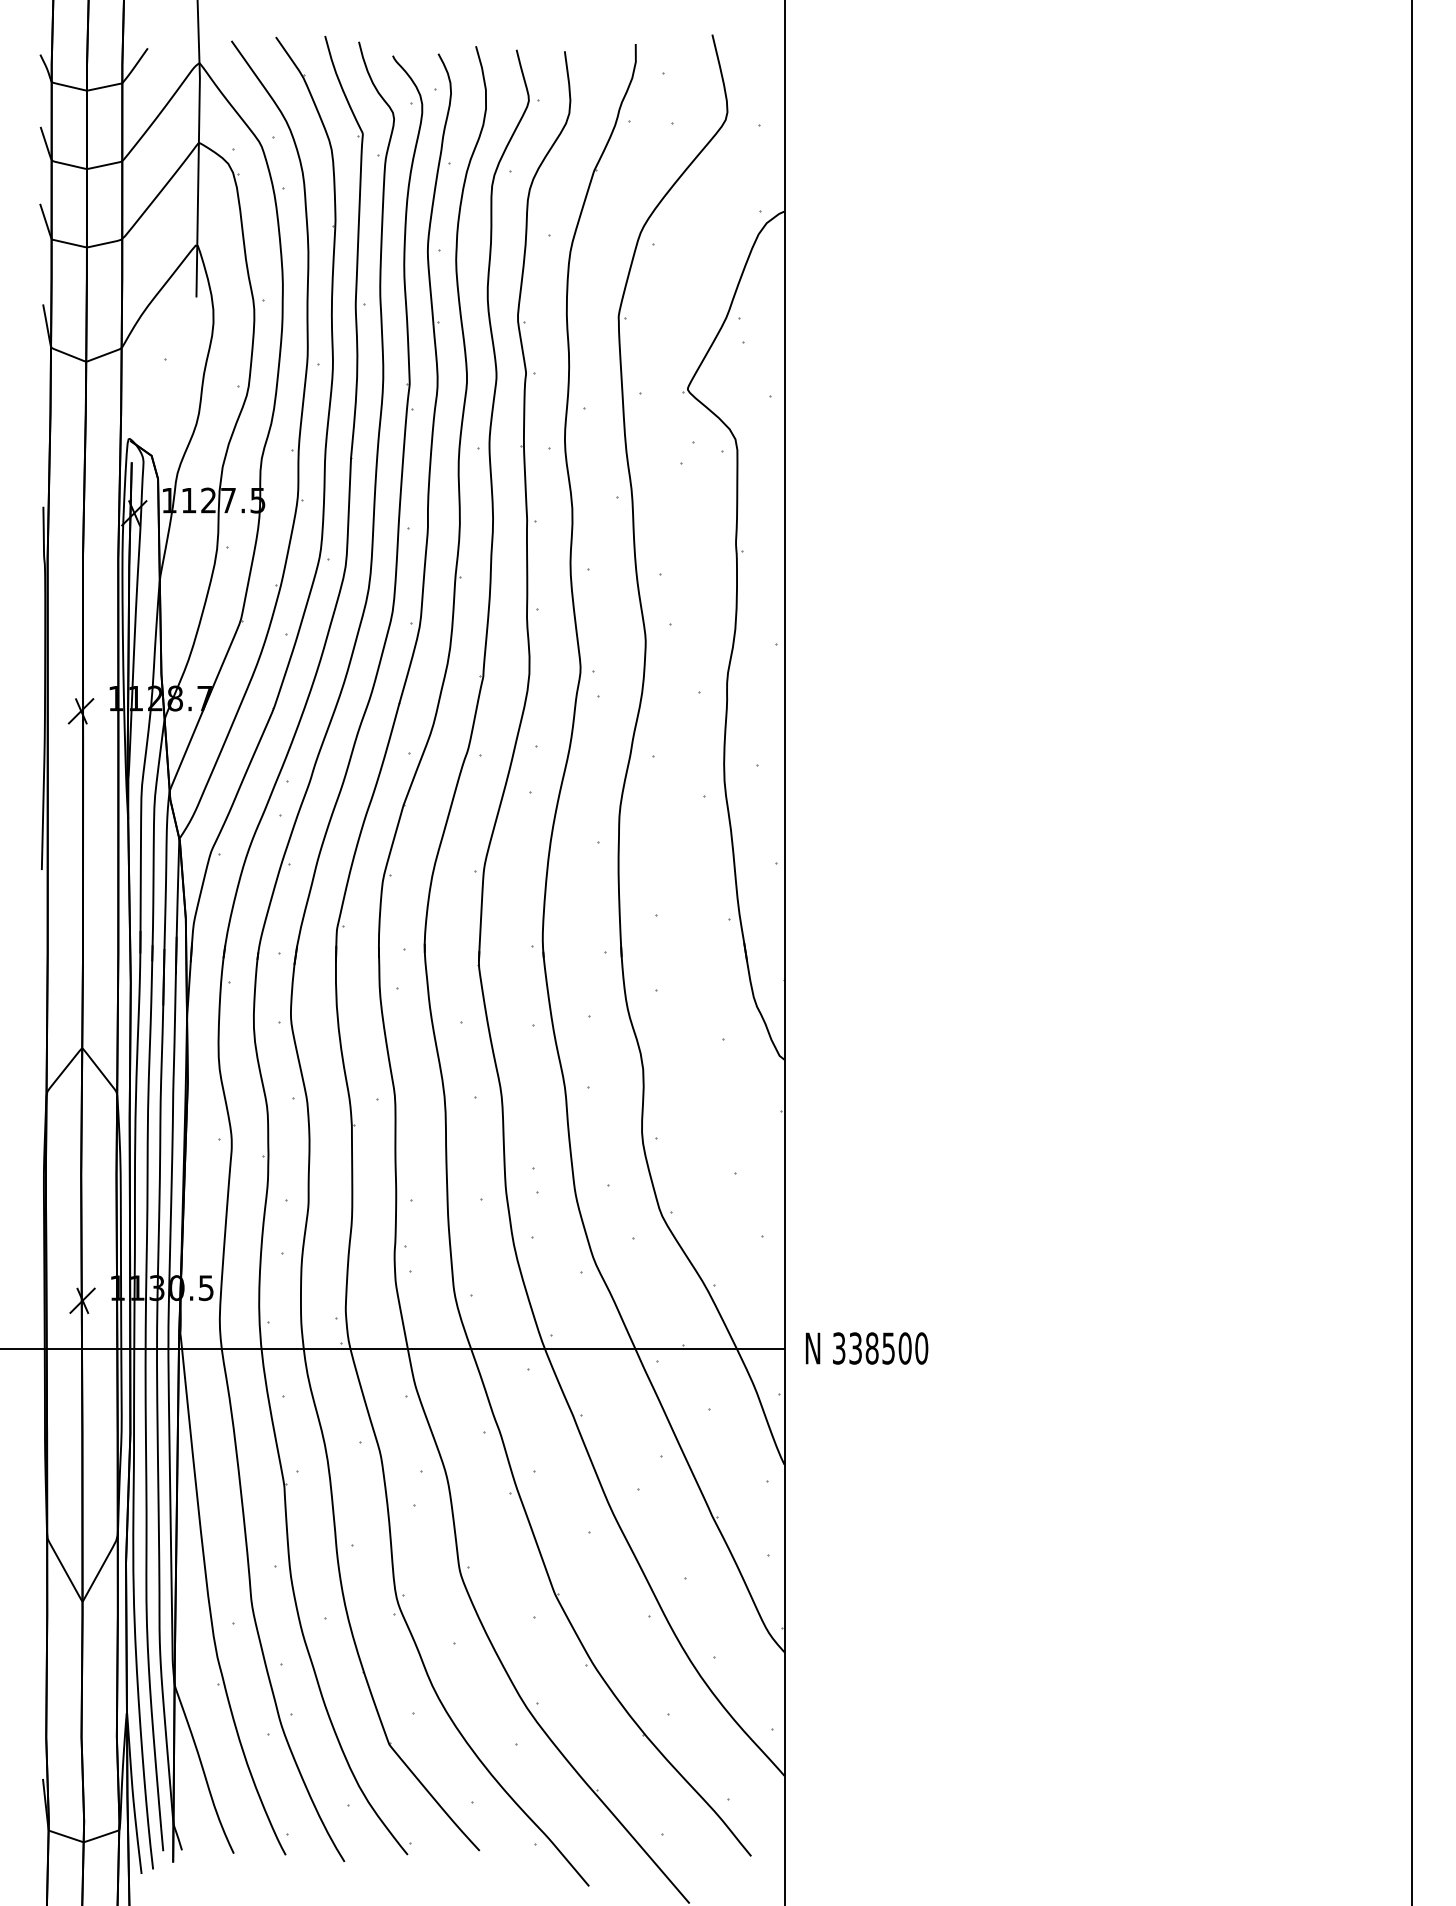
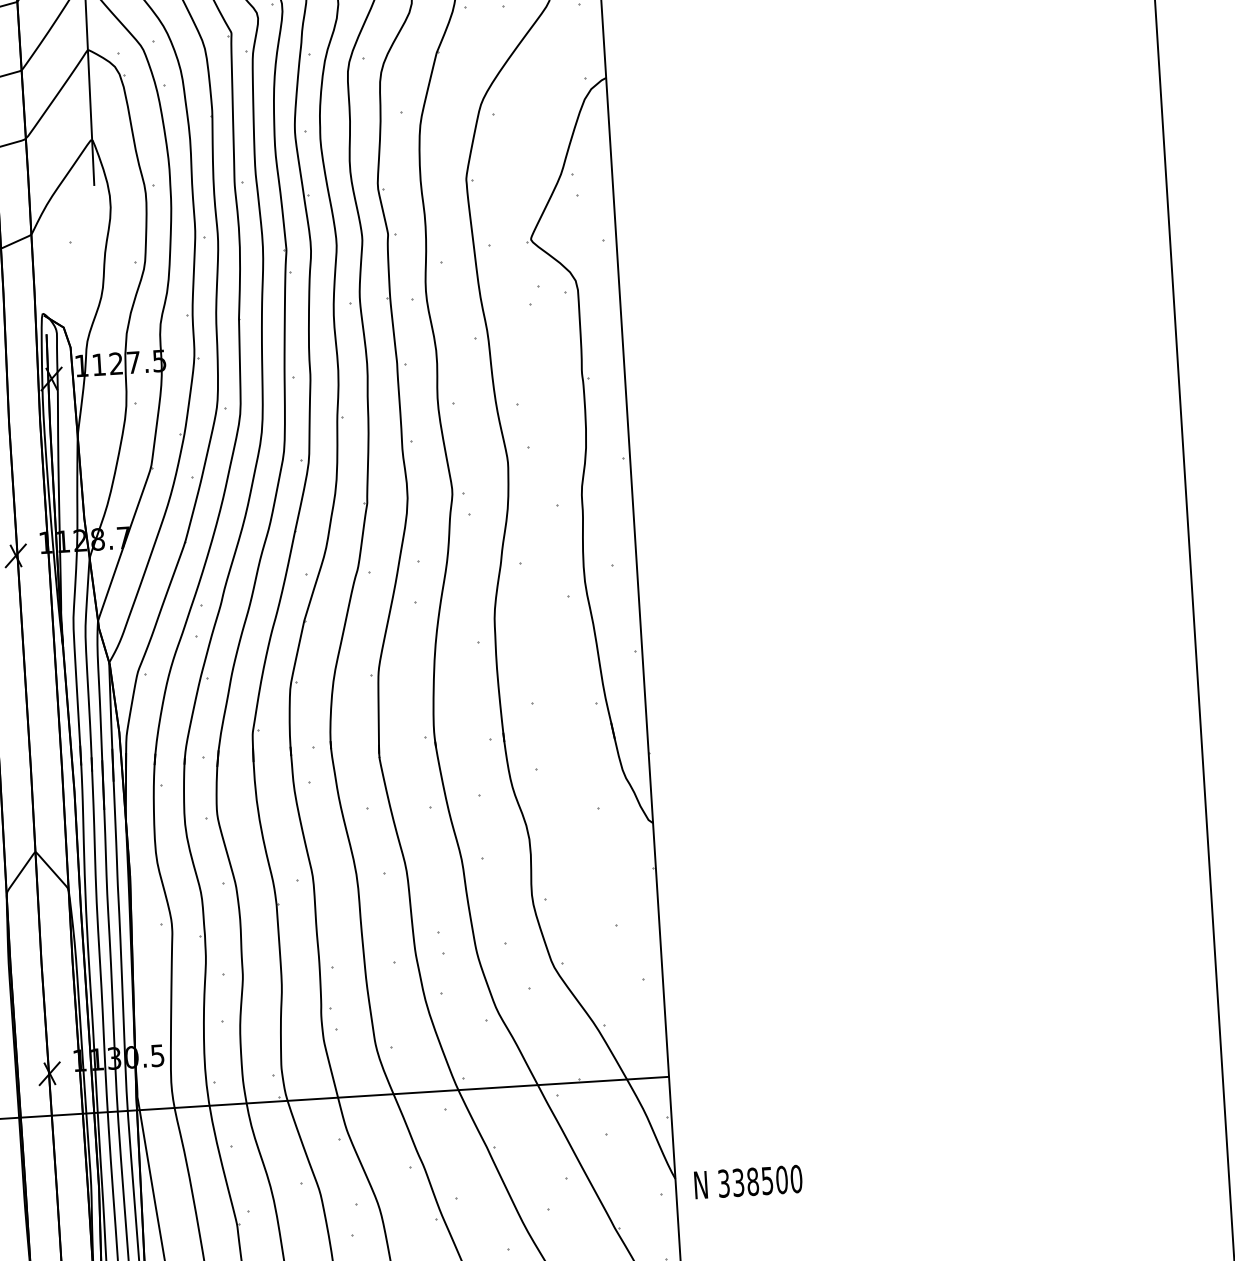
text: (867, 1348) -> (748, 1182), moved

